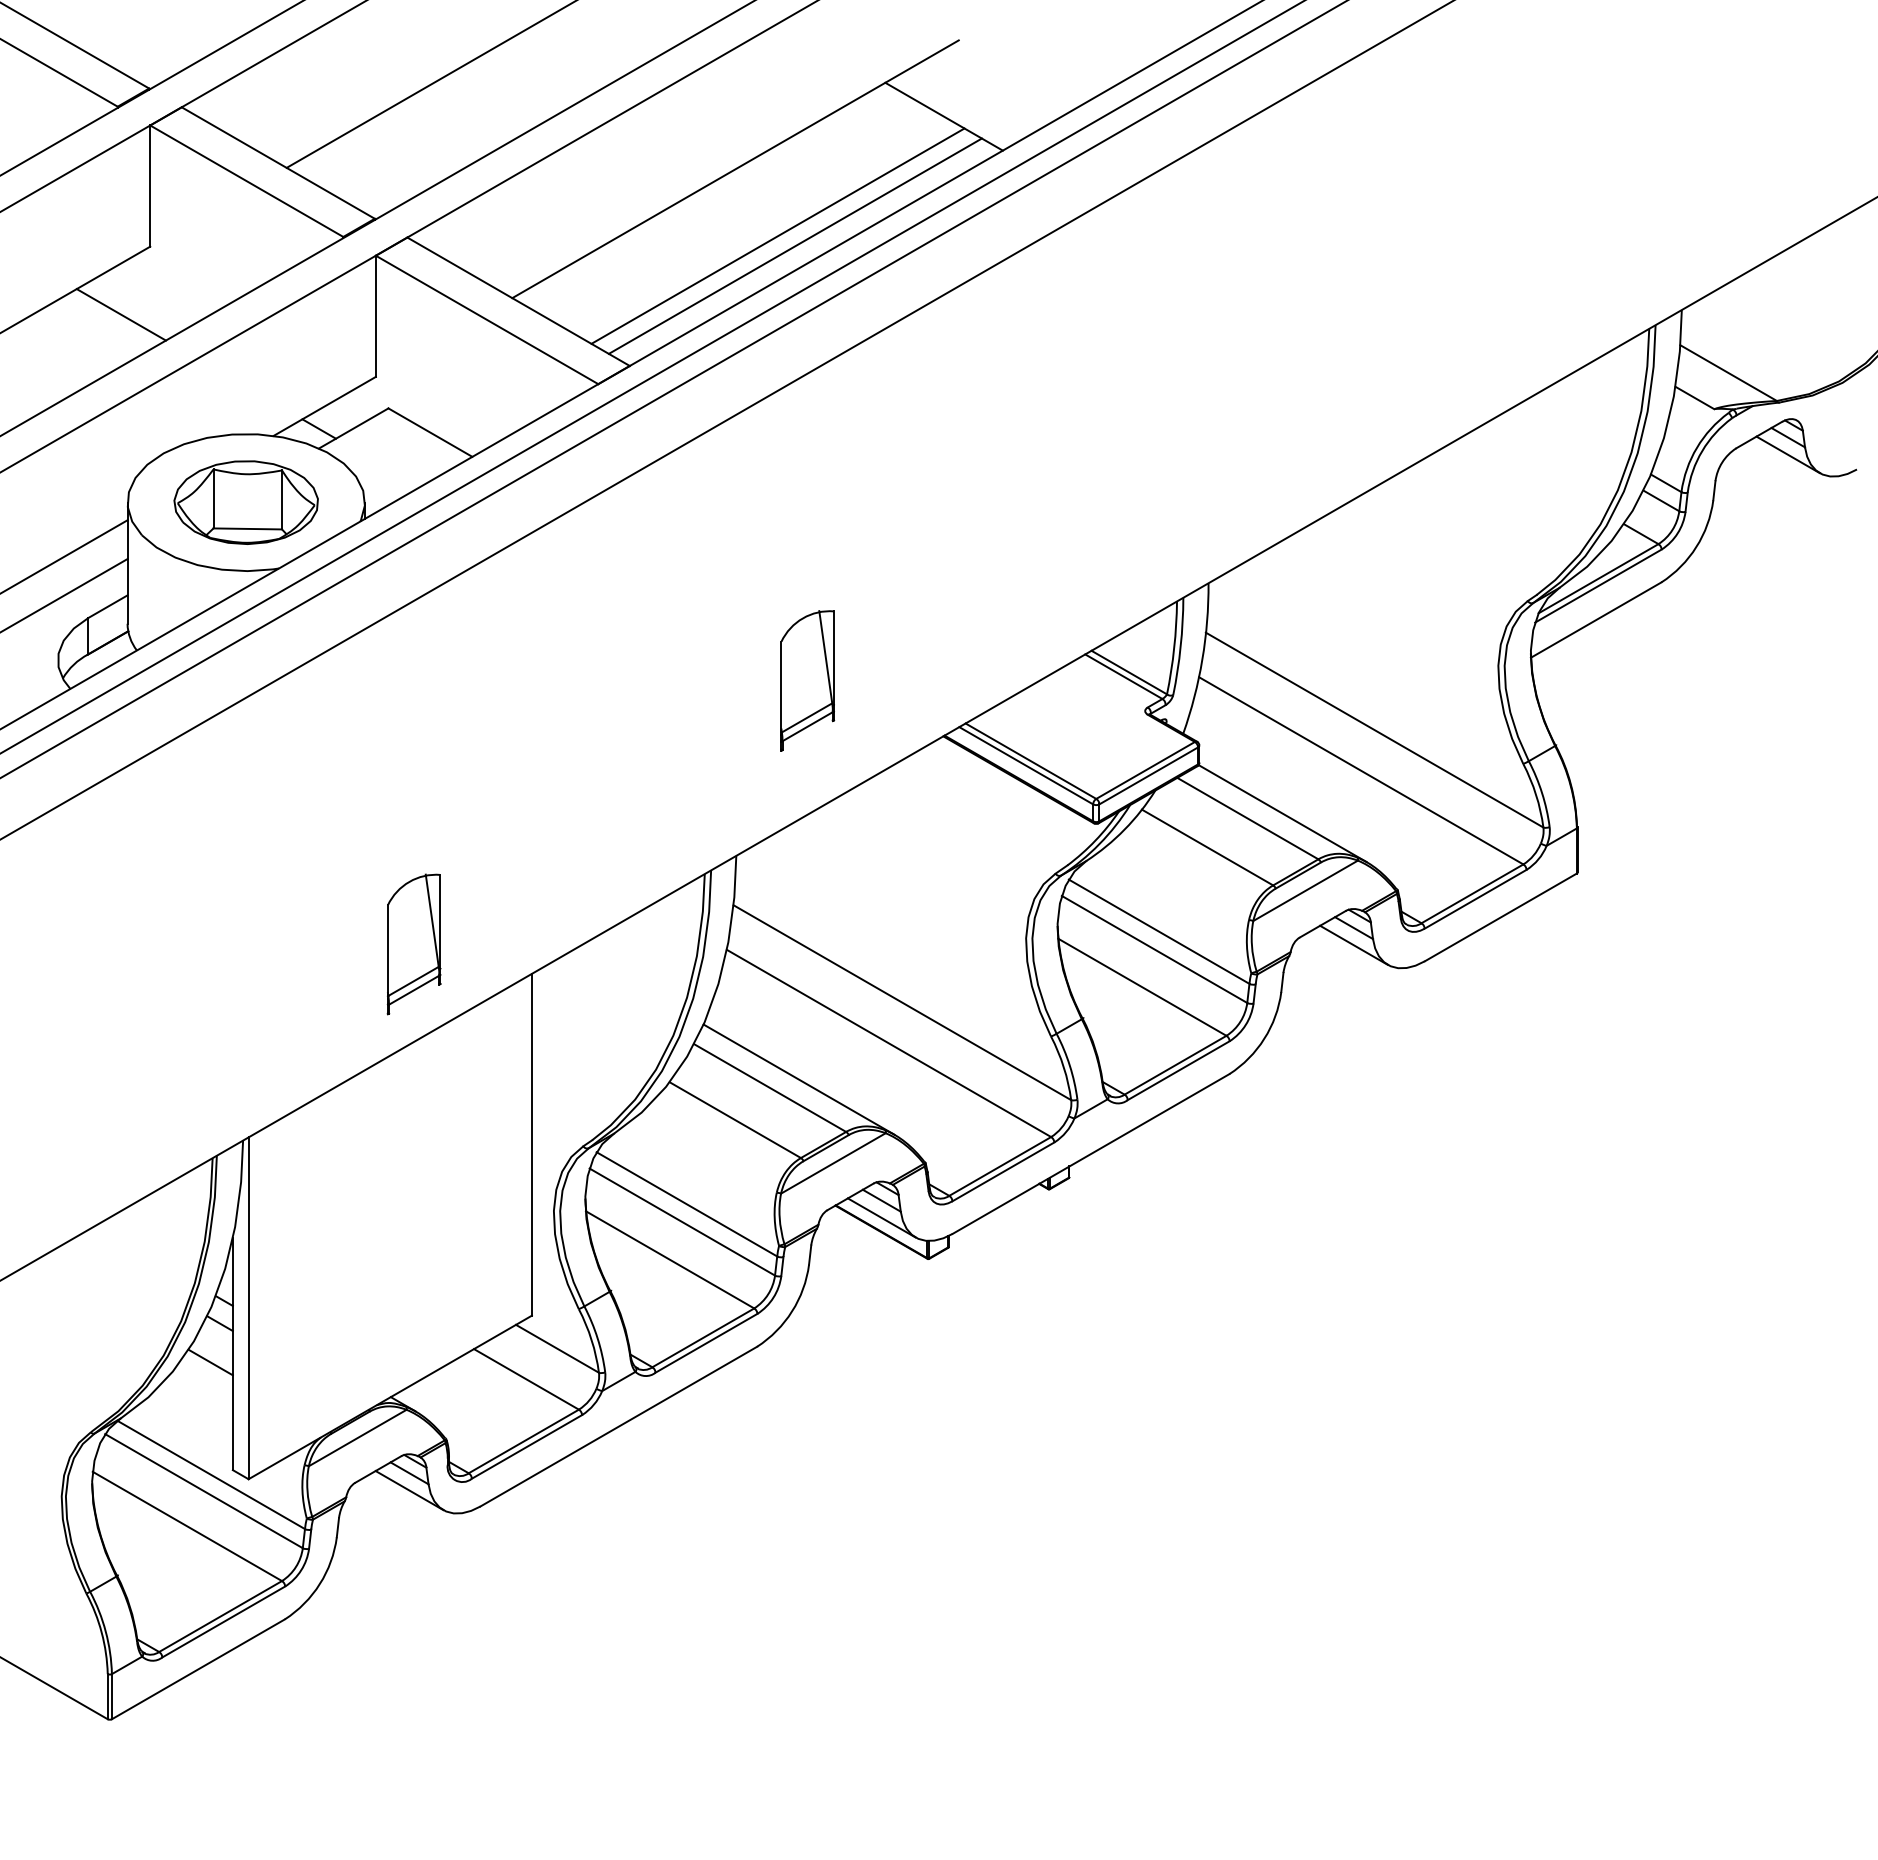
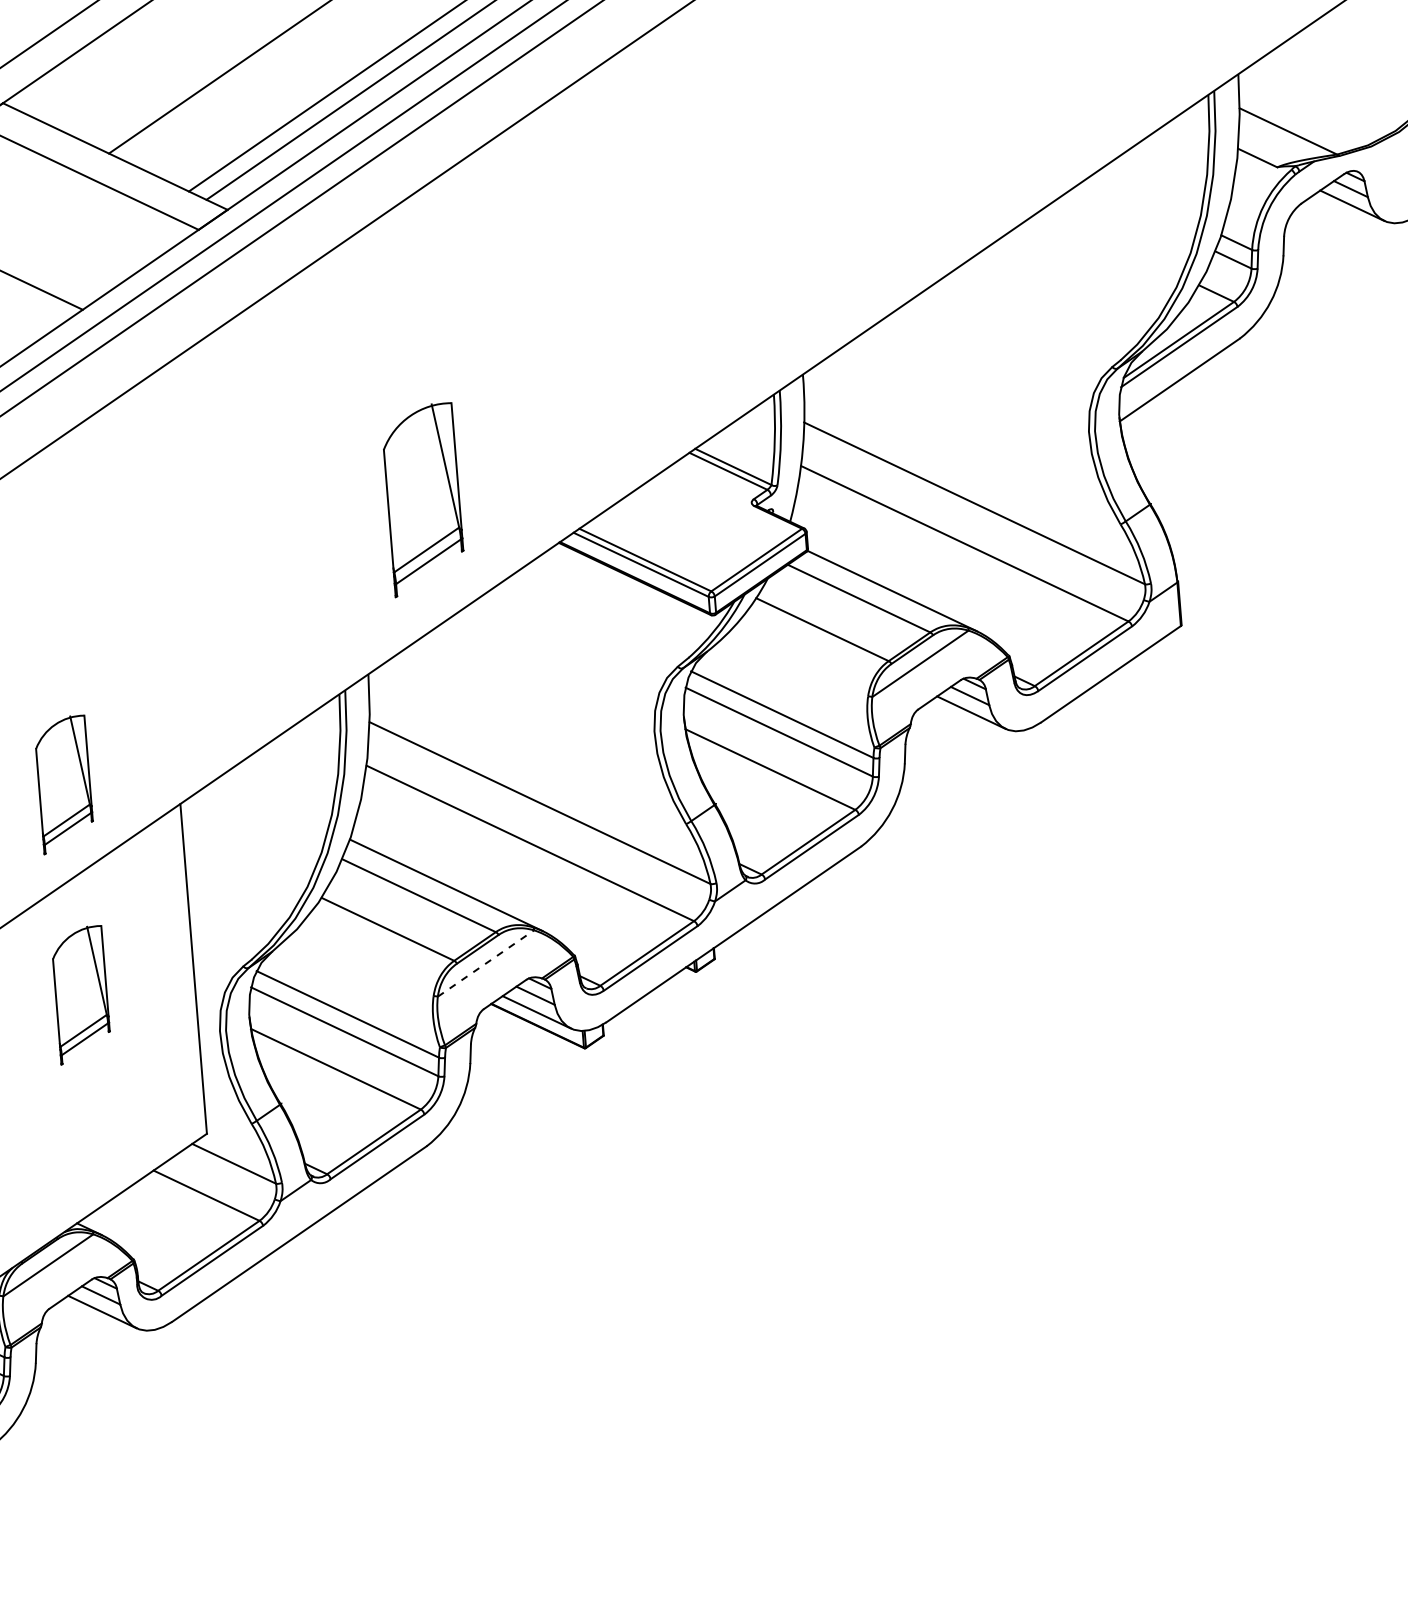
part: (807, 680) -> (423, 499), size x1.4
part: (413, 1162) -> (80, 995), added
line: (833, 1163) -> (486, 963), solid -> dashed

